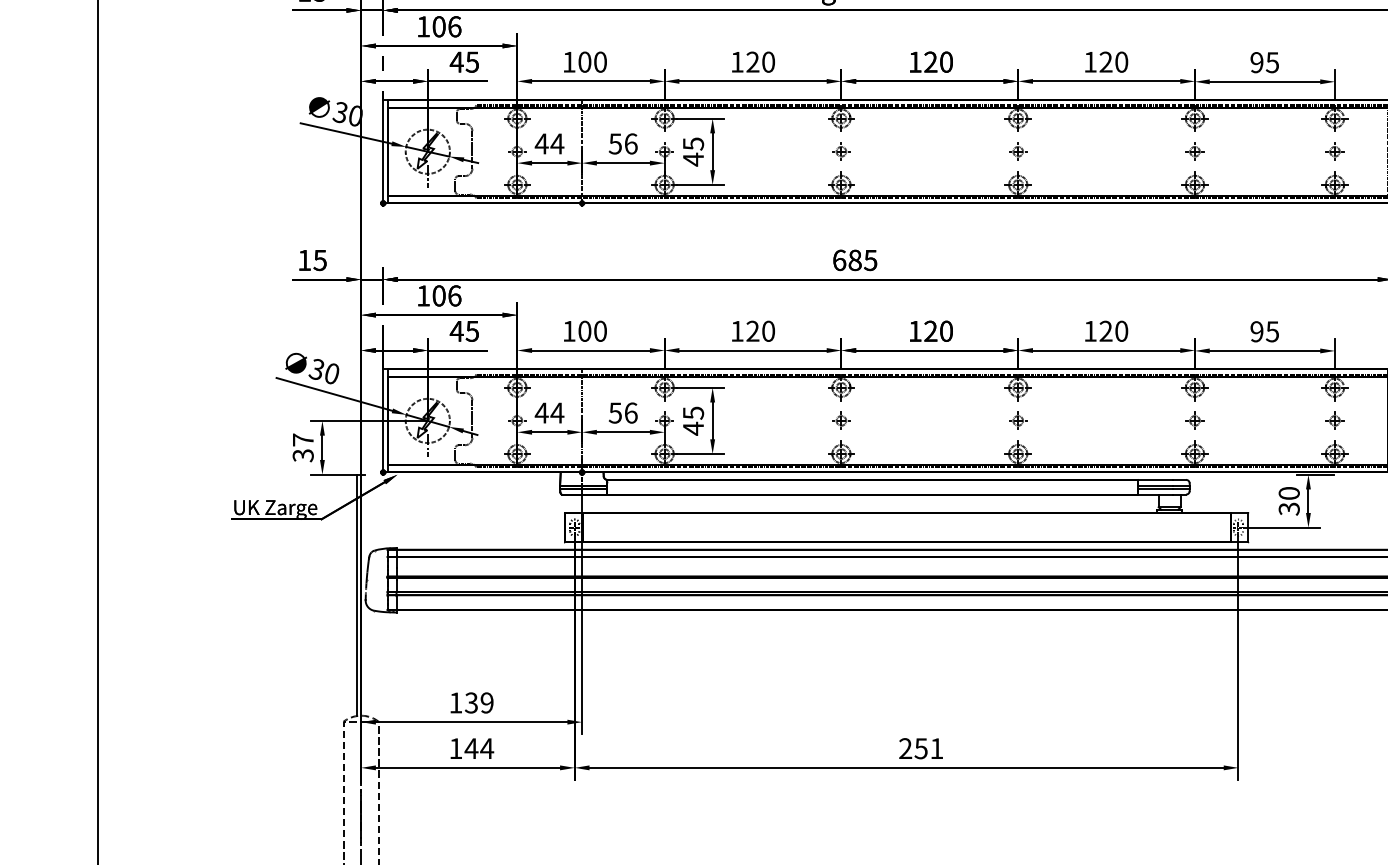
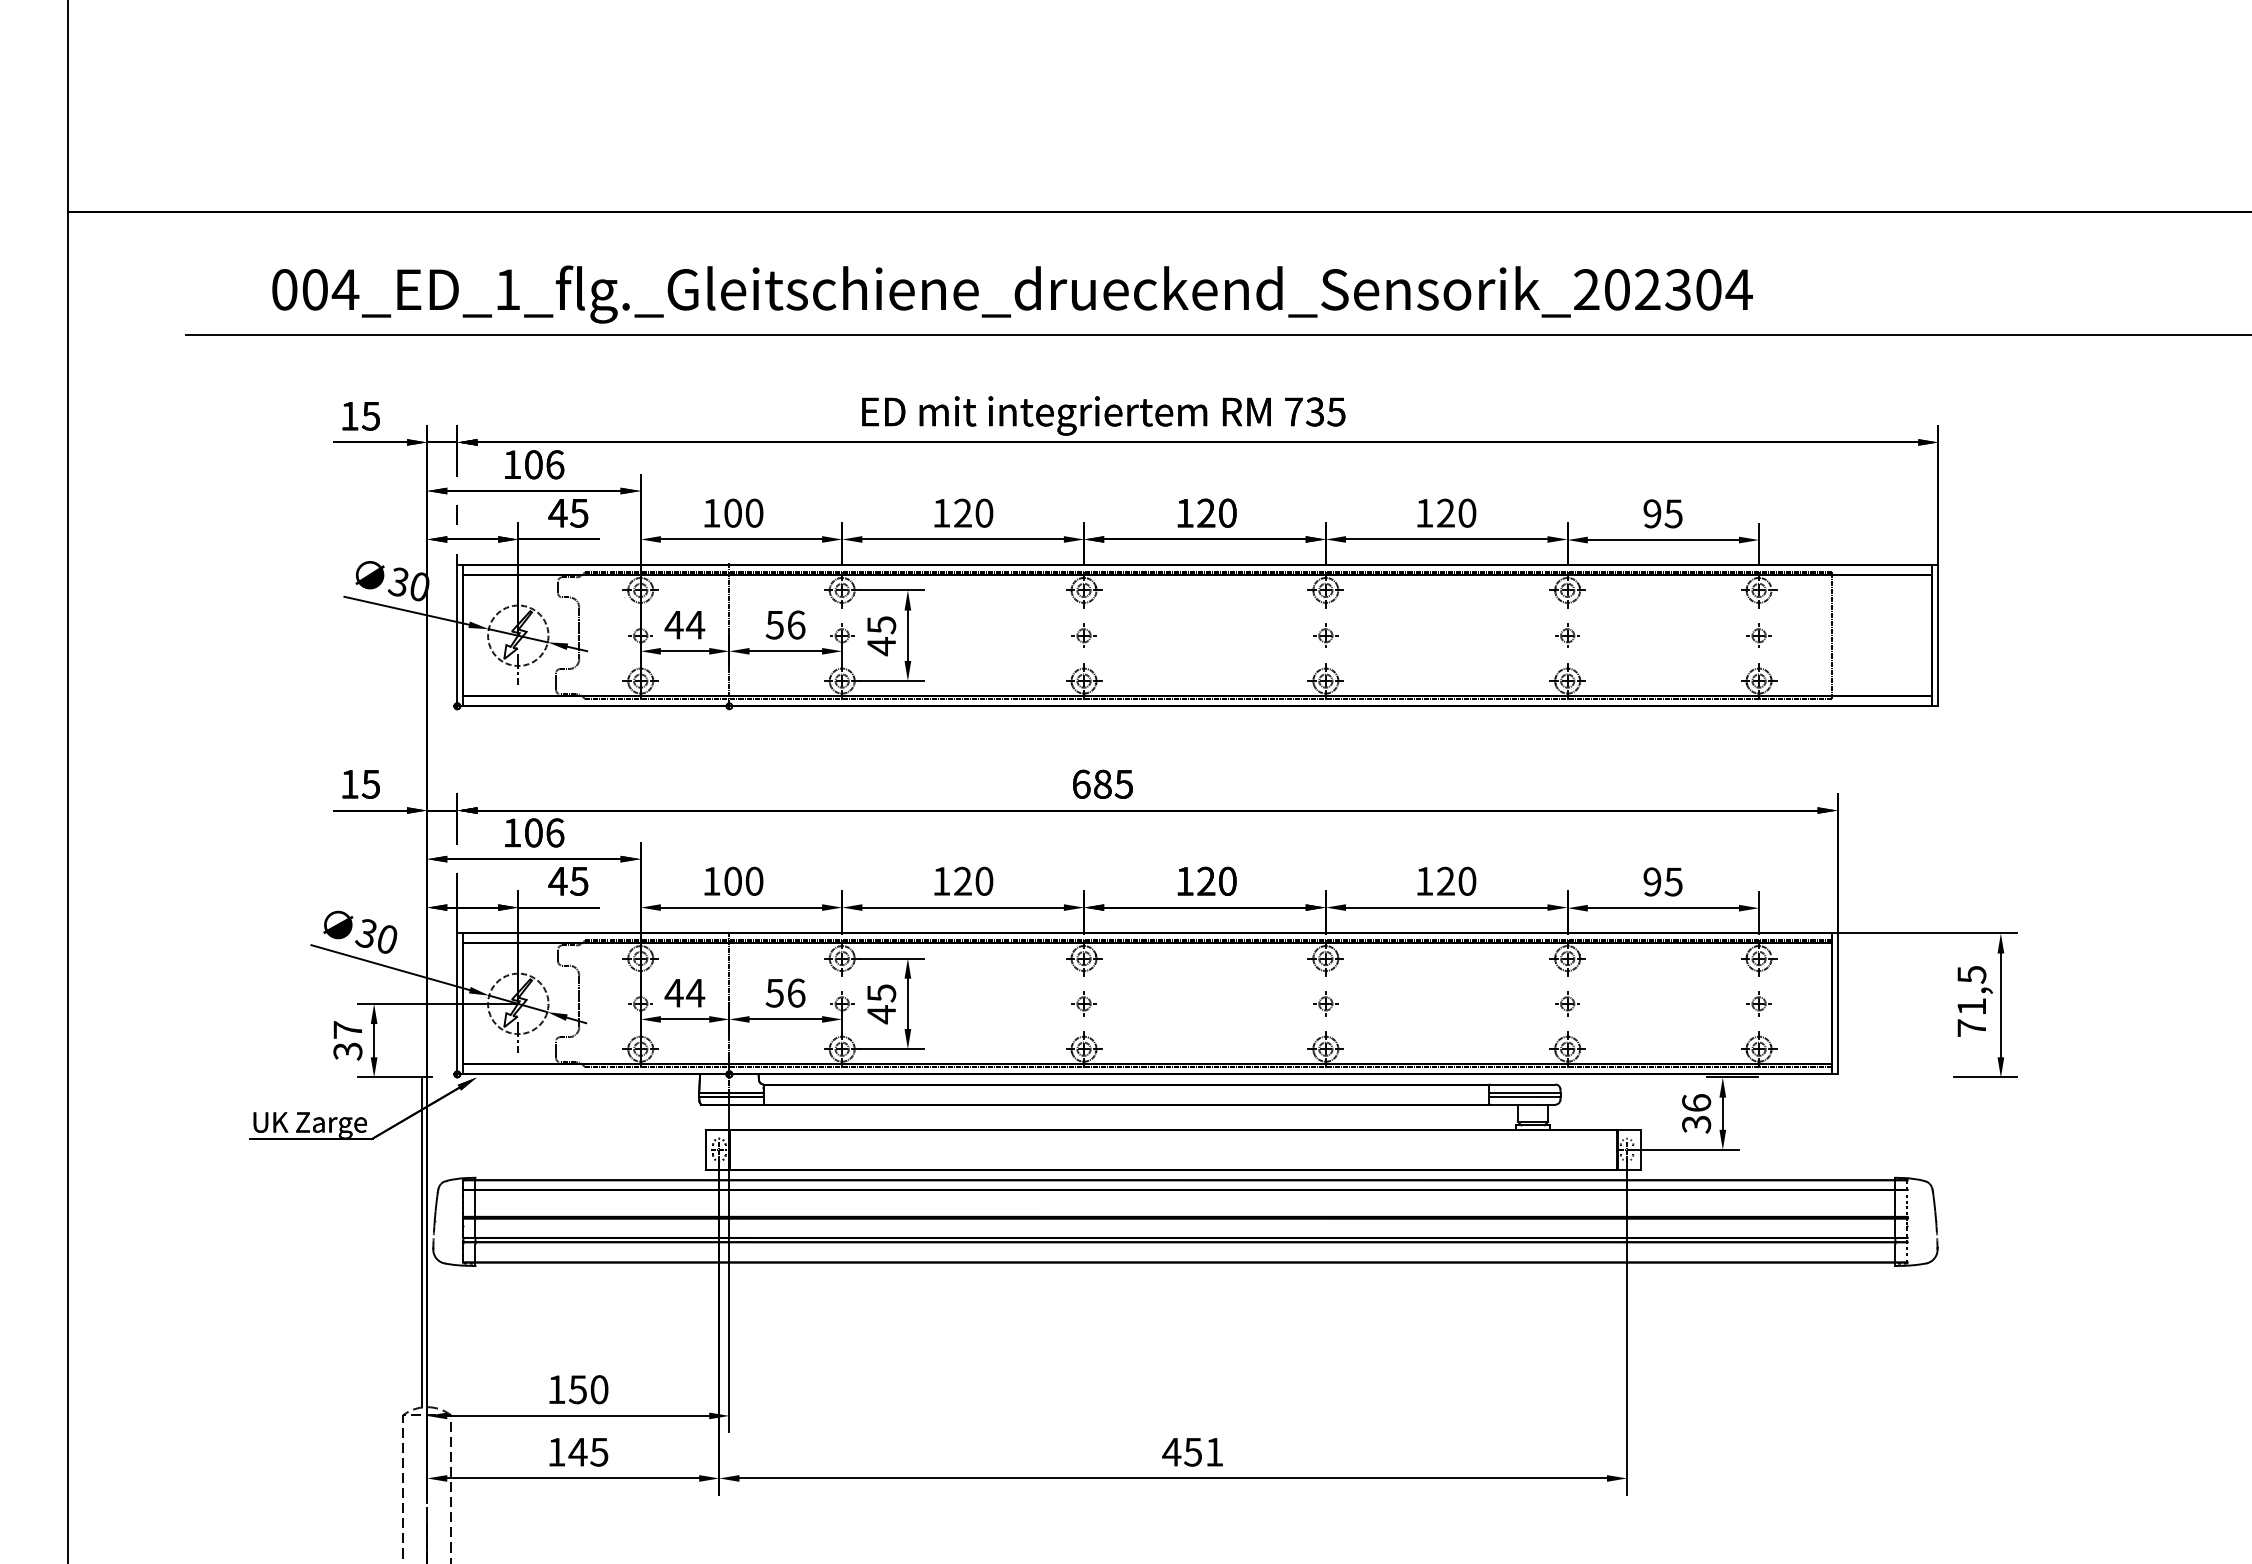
text: (1289, 493) -> (1696, 1102), 30 -> 36
text: (479, 702) -> (588, 1389), 139 -> 150
text: (487, 748) -> (599, 1452), 144 -> 145
text: (905, 748) -> (1171, 1451), 251 -> 451

